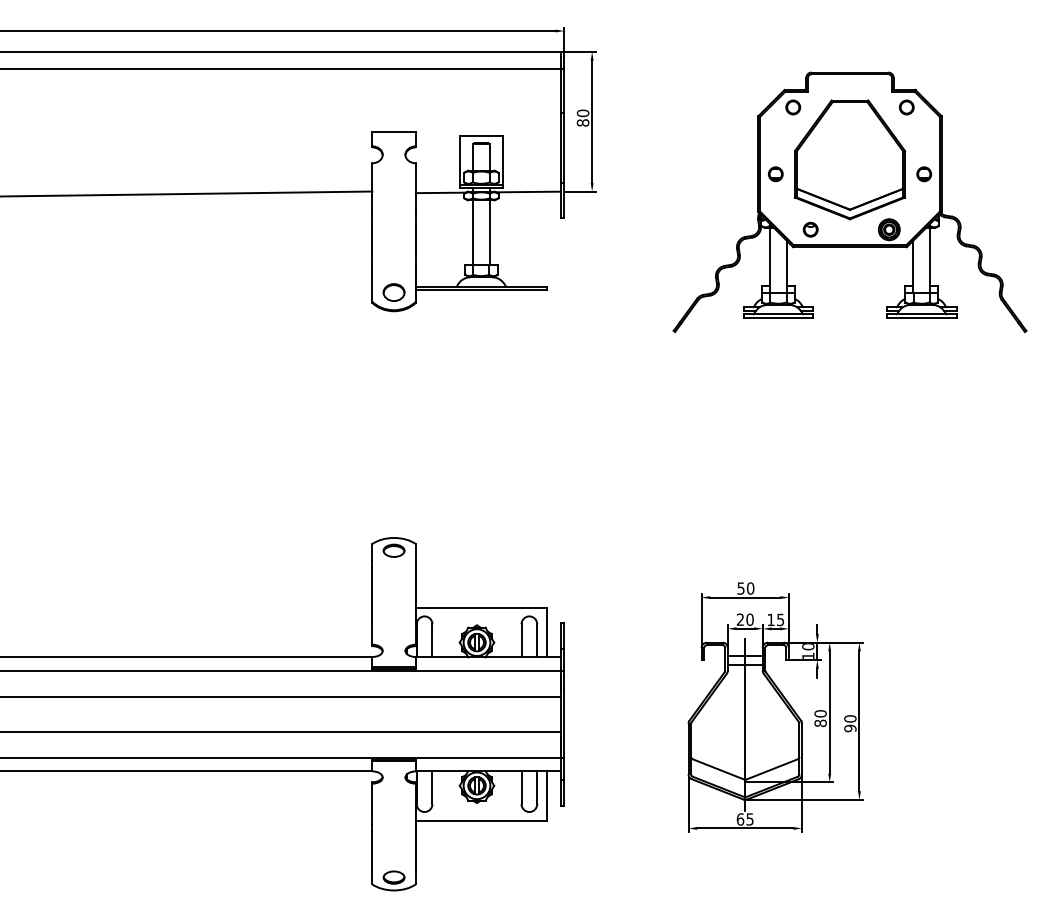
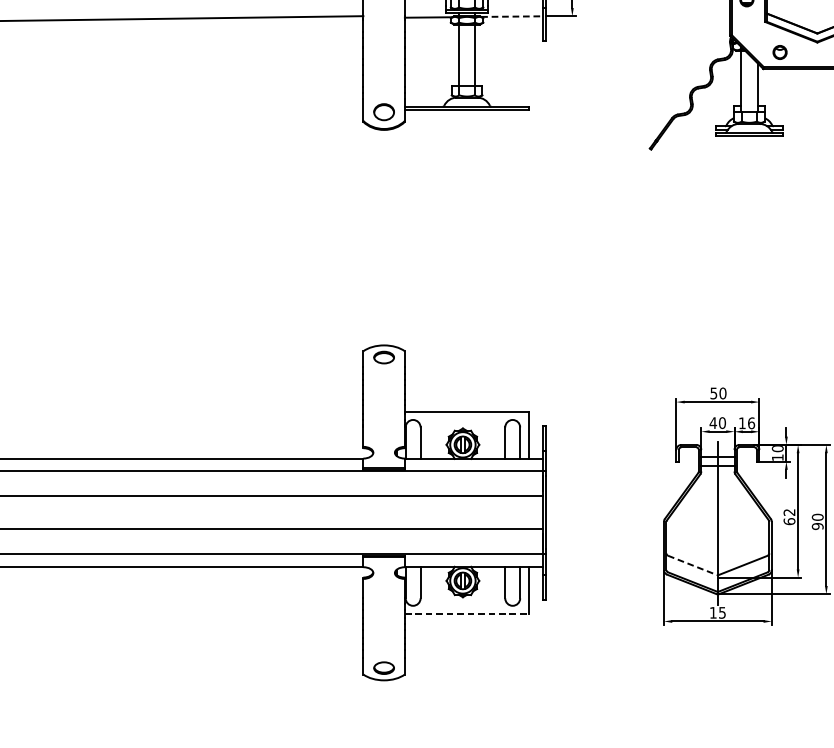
line: (529, 192) -> (512, 17), solid -> dashed
text: (740, 619) -> (713, 422), 20 -> 40
text: (780, 619) -> (751, 422), 15 -> 16
text: (820, 718) -> (789, 516), 80 -> 62
line: (718, 769) -> (692, 565), solid -> dashed
text: (740, 819) -> (713, 612), 65 -> 15
line: (481, 820) -> (467, 613), solid -> dashed

